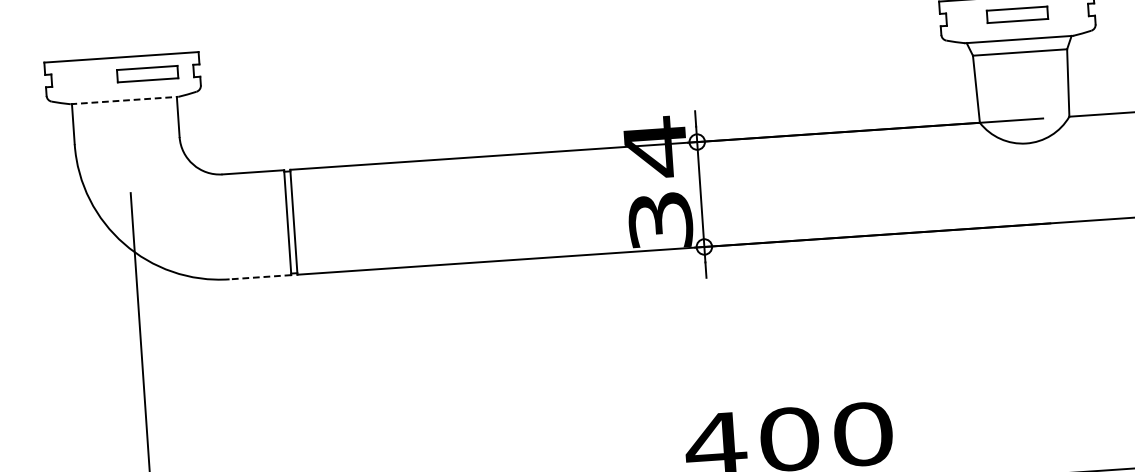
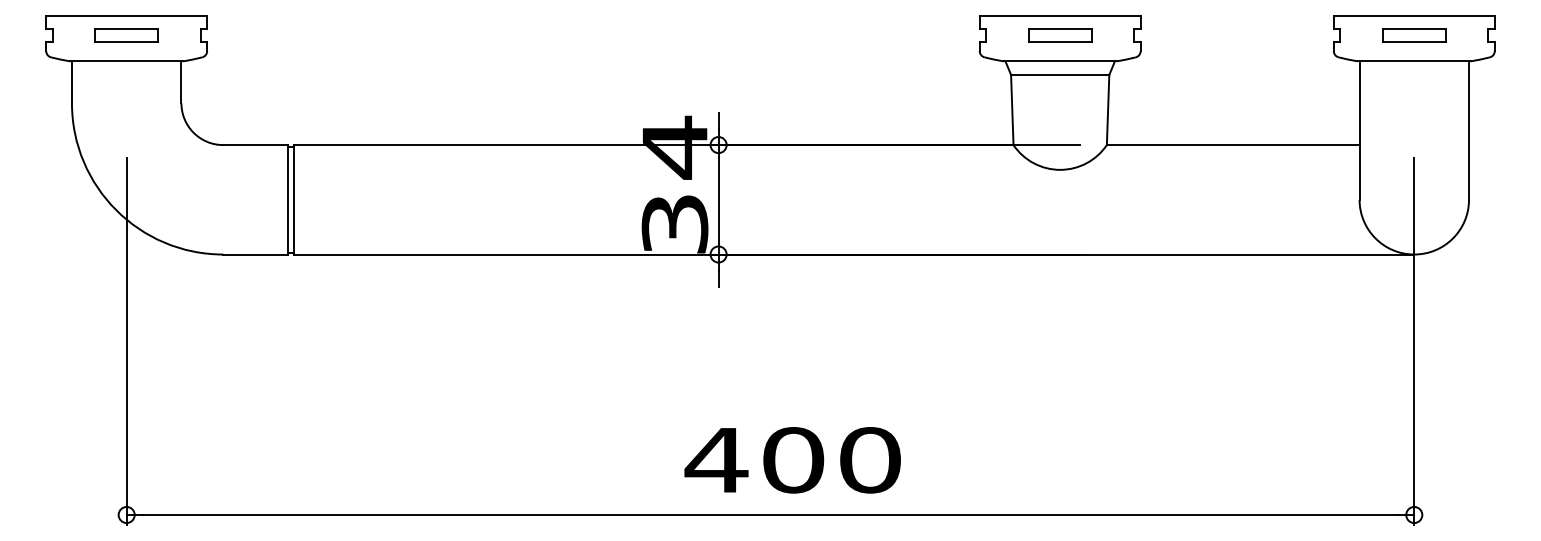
part: (147, 74) -> (126, 35), moved
line: (125, 100) -> (127, 61), dashed -> solid
line: (259, 277) -> (254, 254), dashed -> solid

